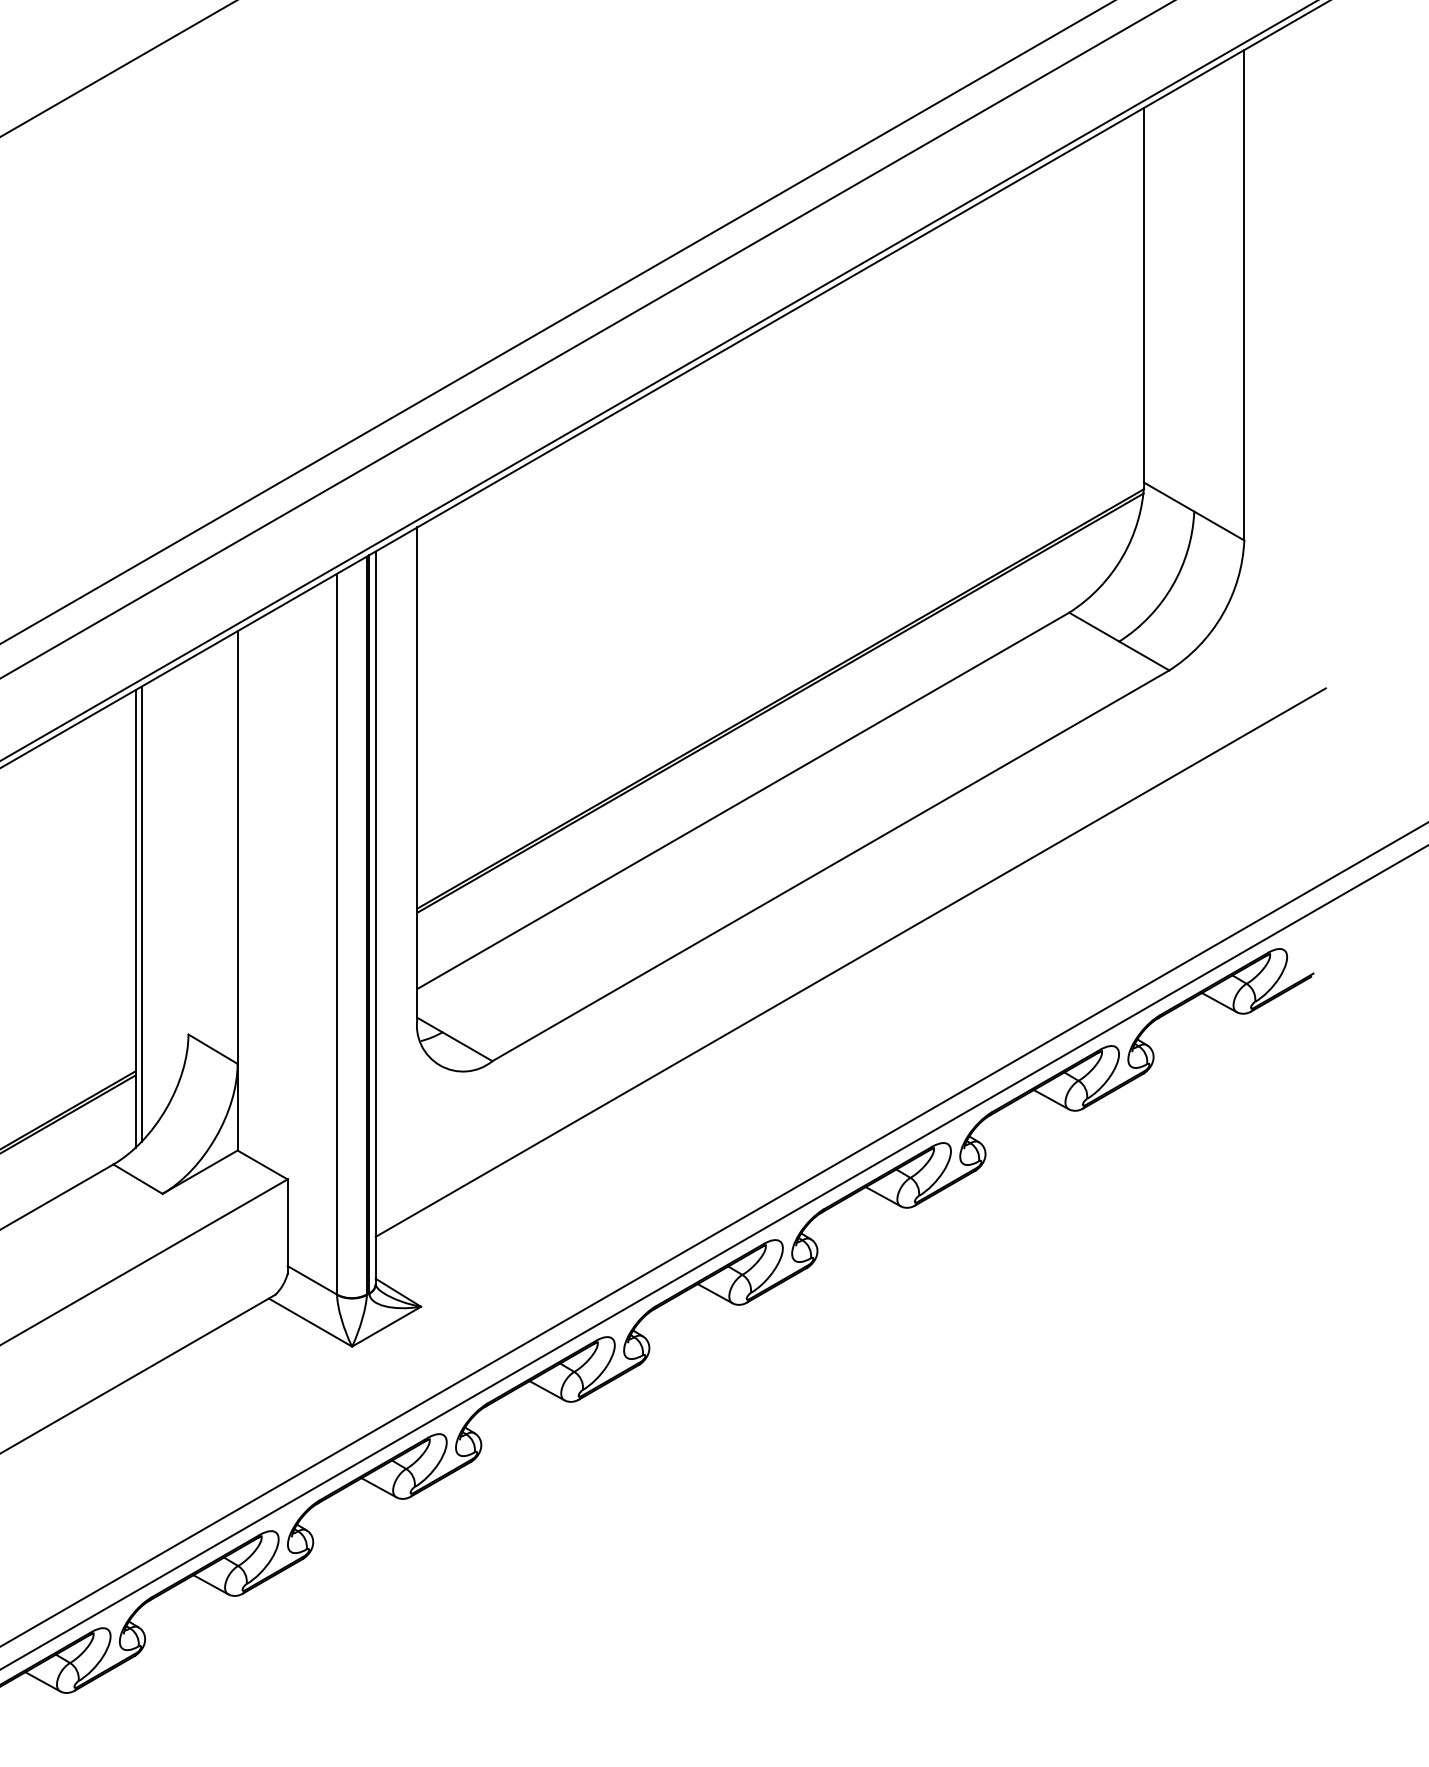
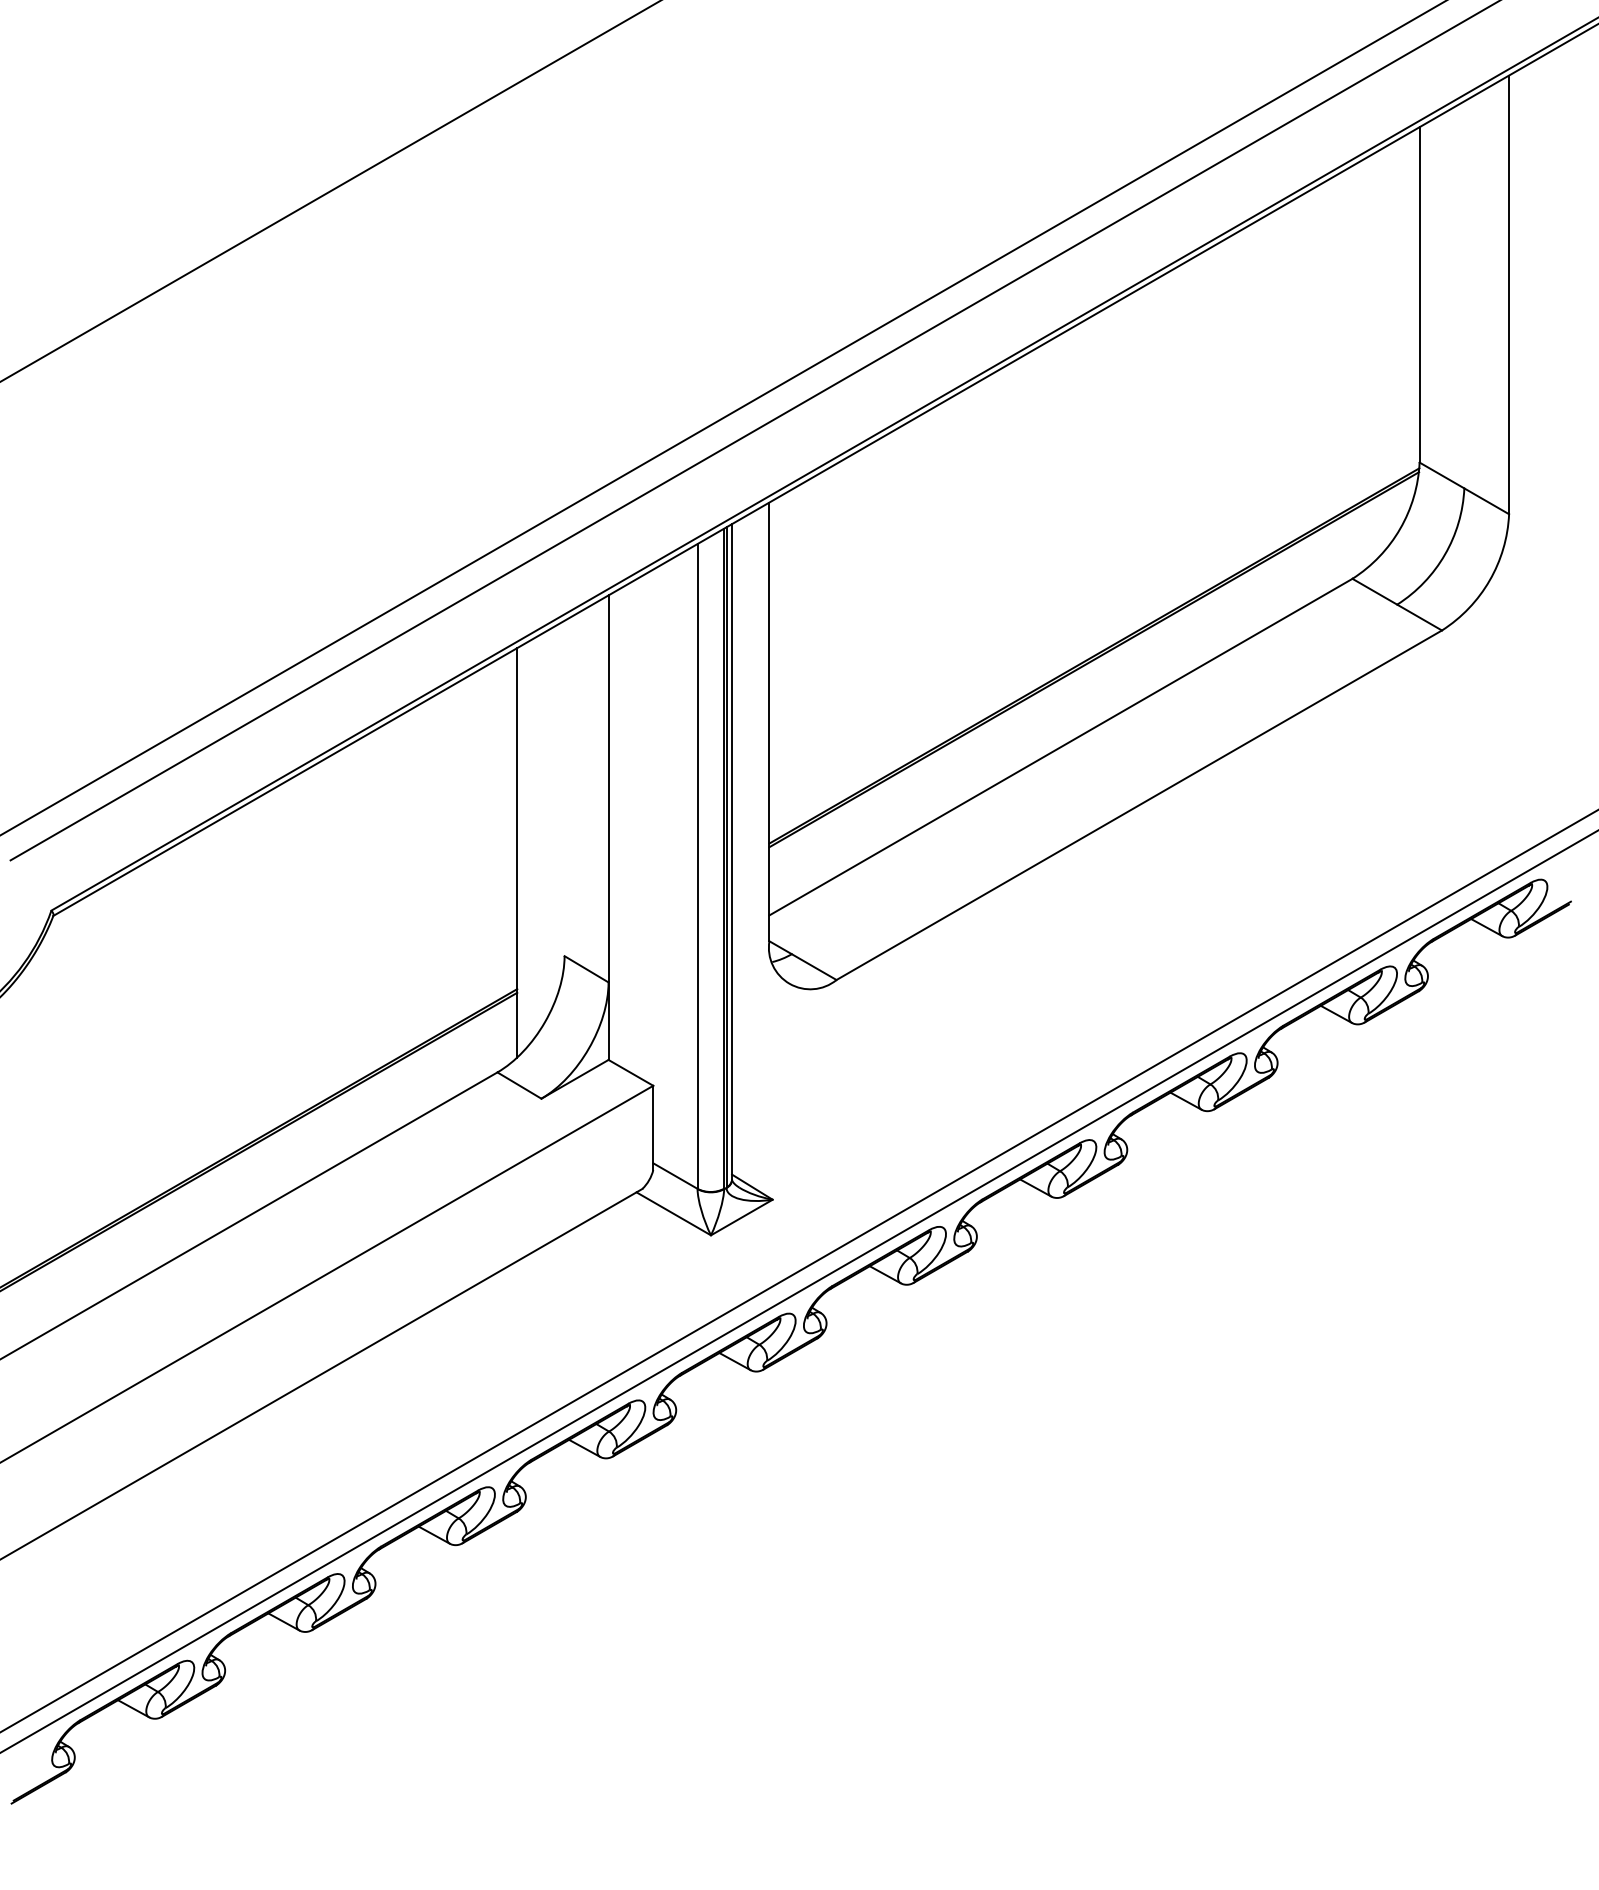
line: (141, 914) -> (522, 848), removed
line: (851, 962) -> (1157, 891), removed

